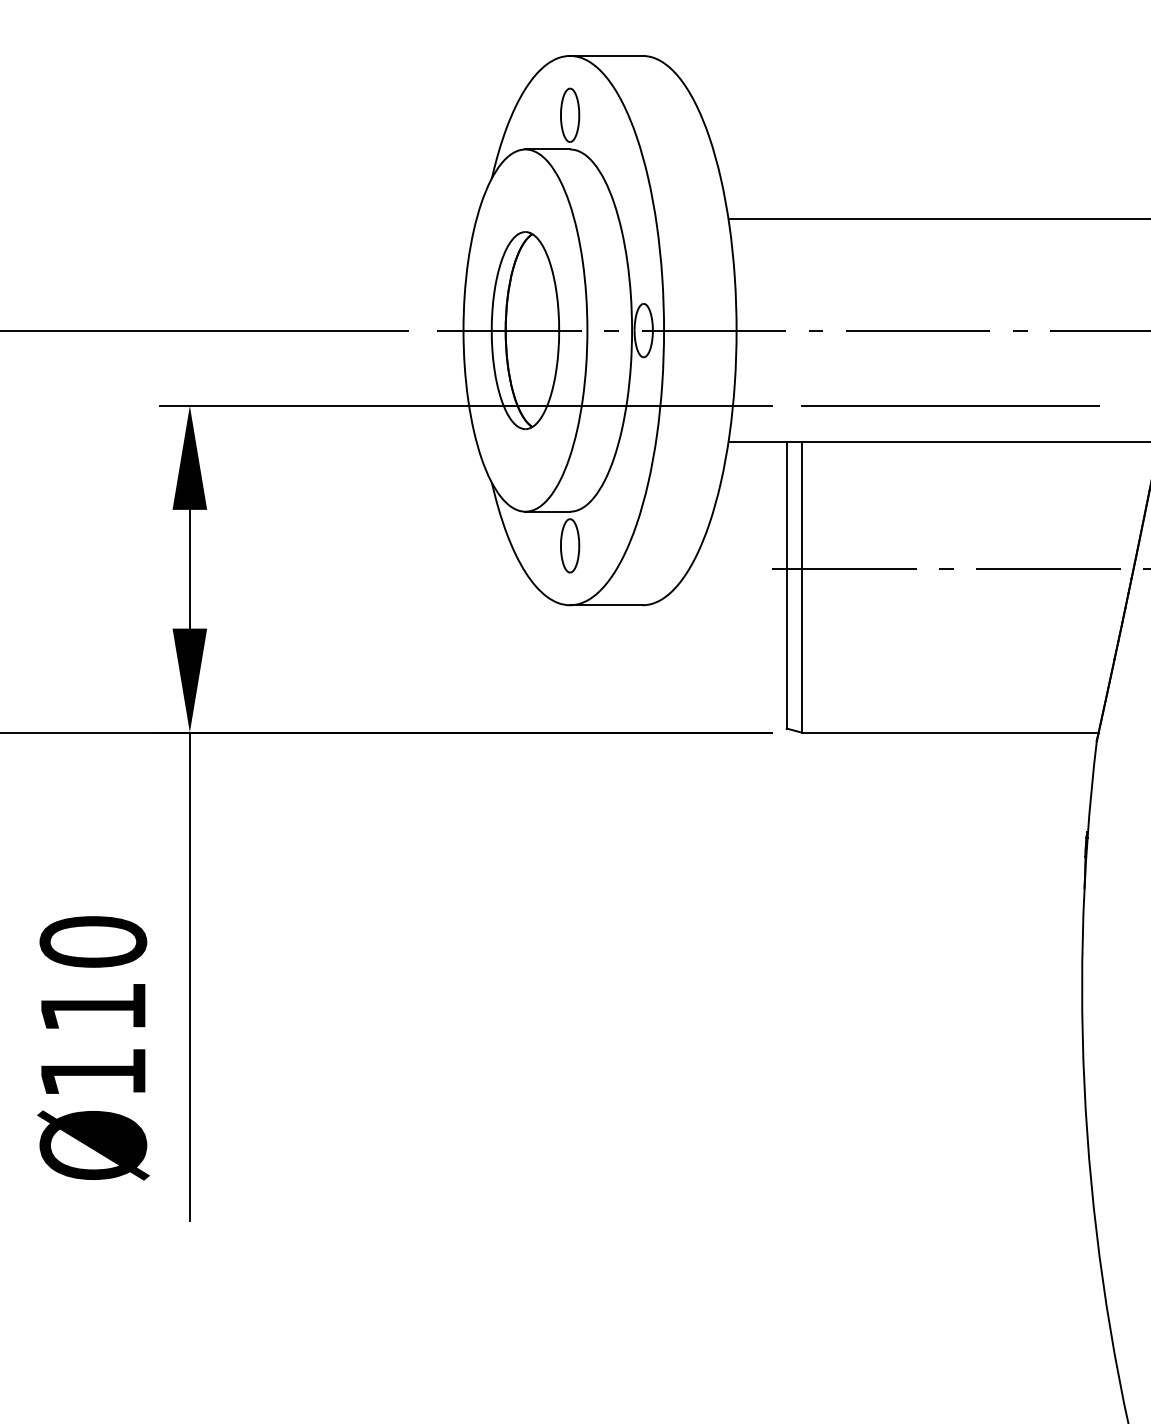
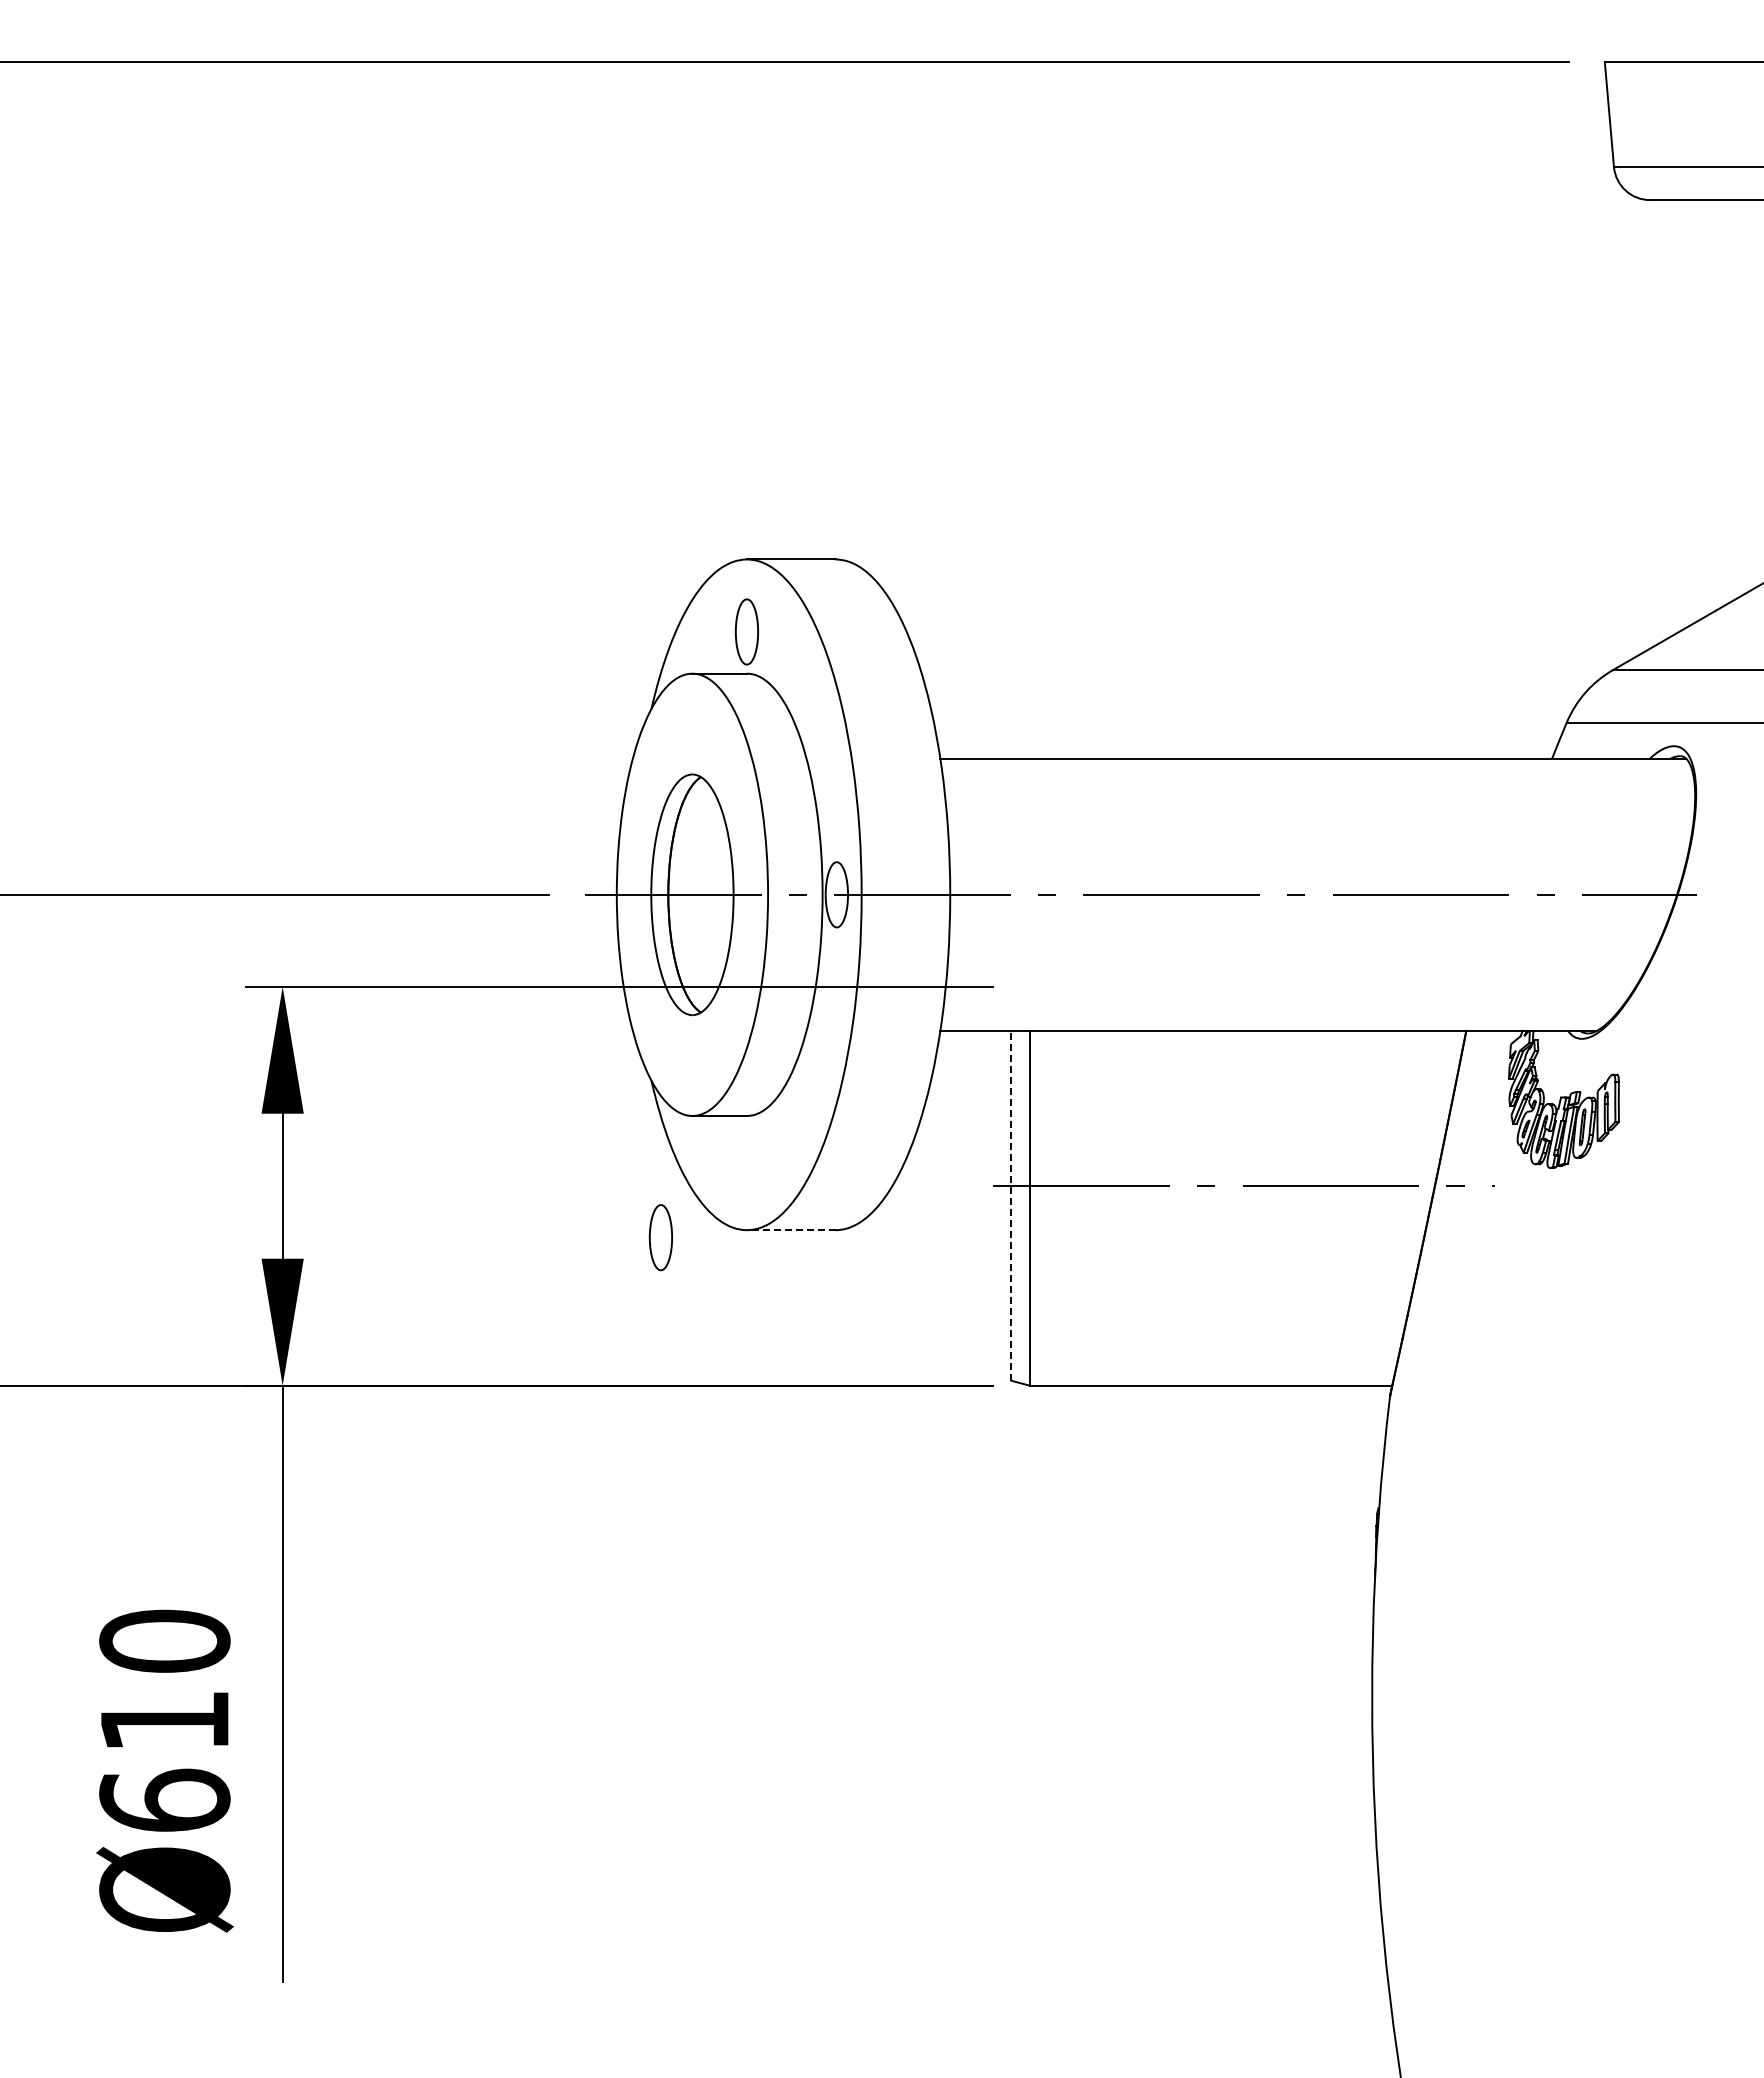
line: (949, 405) -> (1210, 986), removed
part: (569, 545) -> (660, 1237), moved
line: (786, 585) -> (1011, 1205), solid -> dashed
line: (605, 605) -> (790, 1230), solid -> dashed
text: (93, 1071) -> (164, 1799), Ø110 -> Ø610

